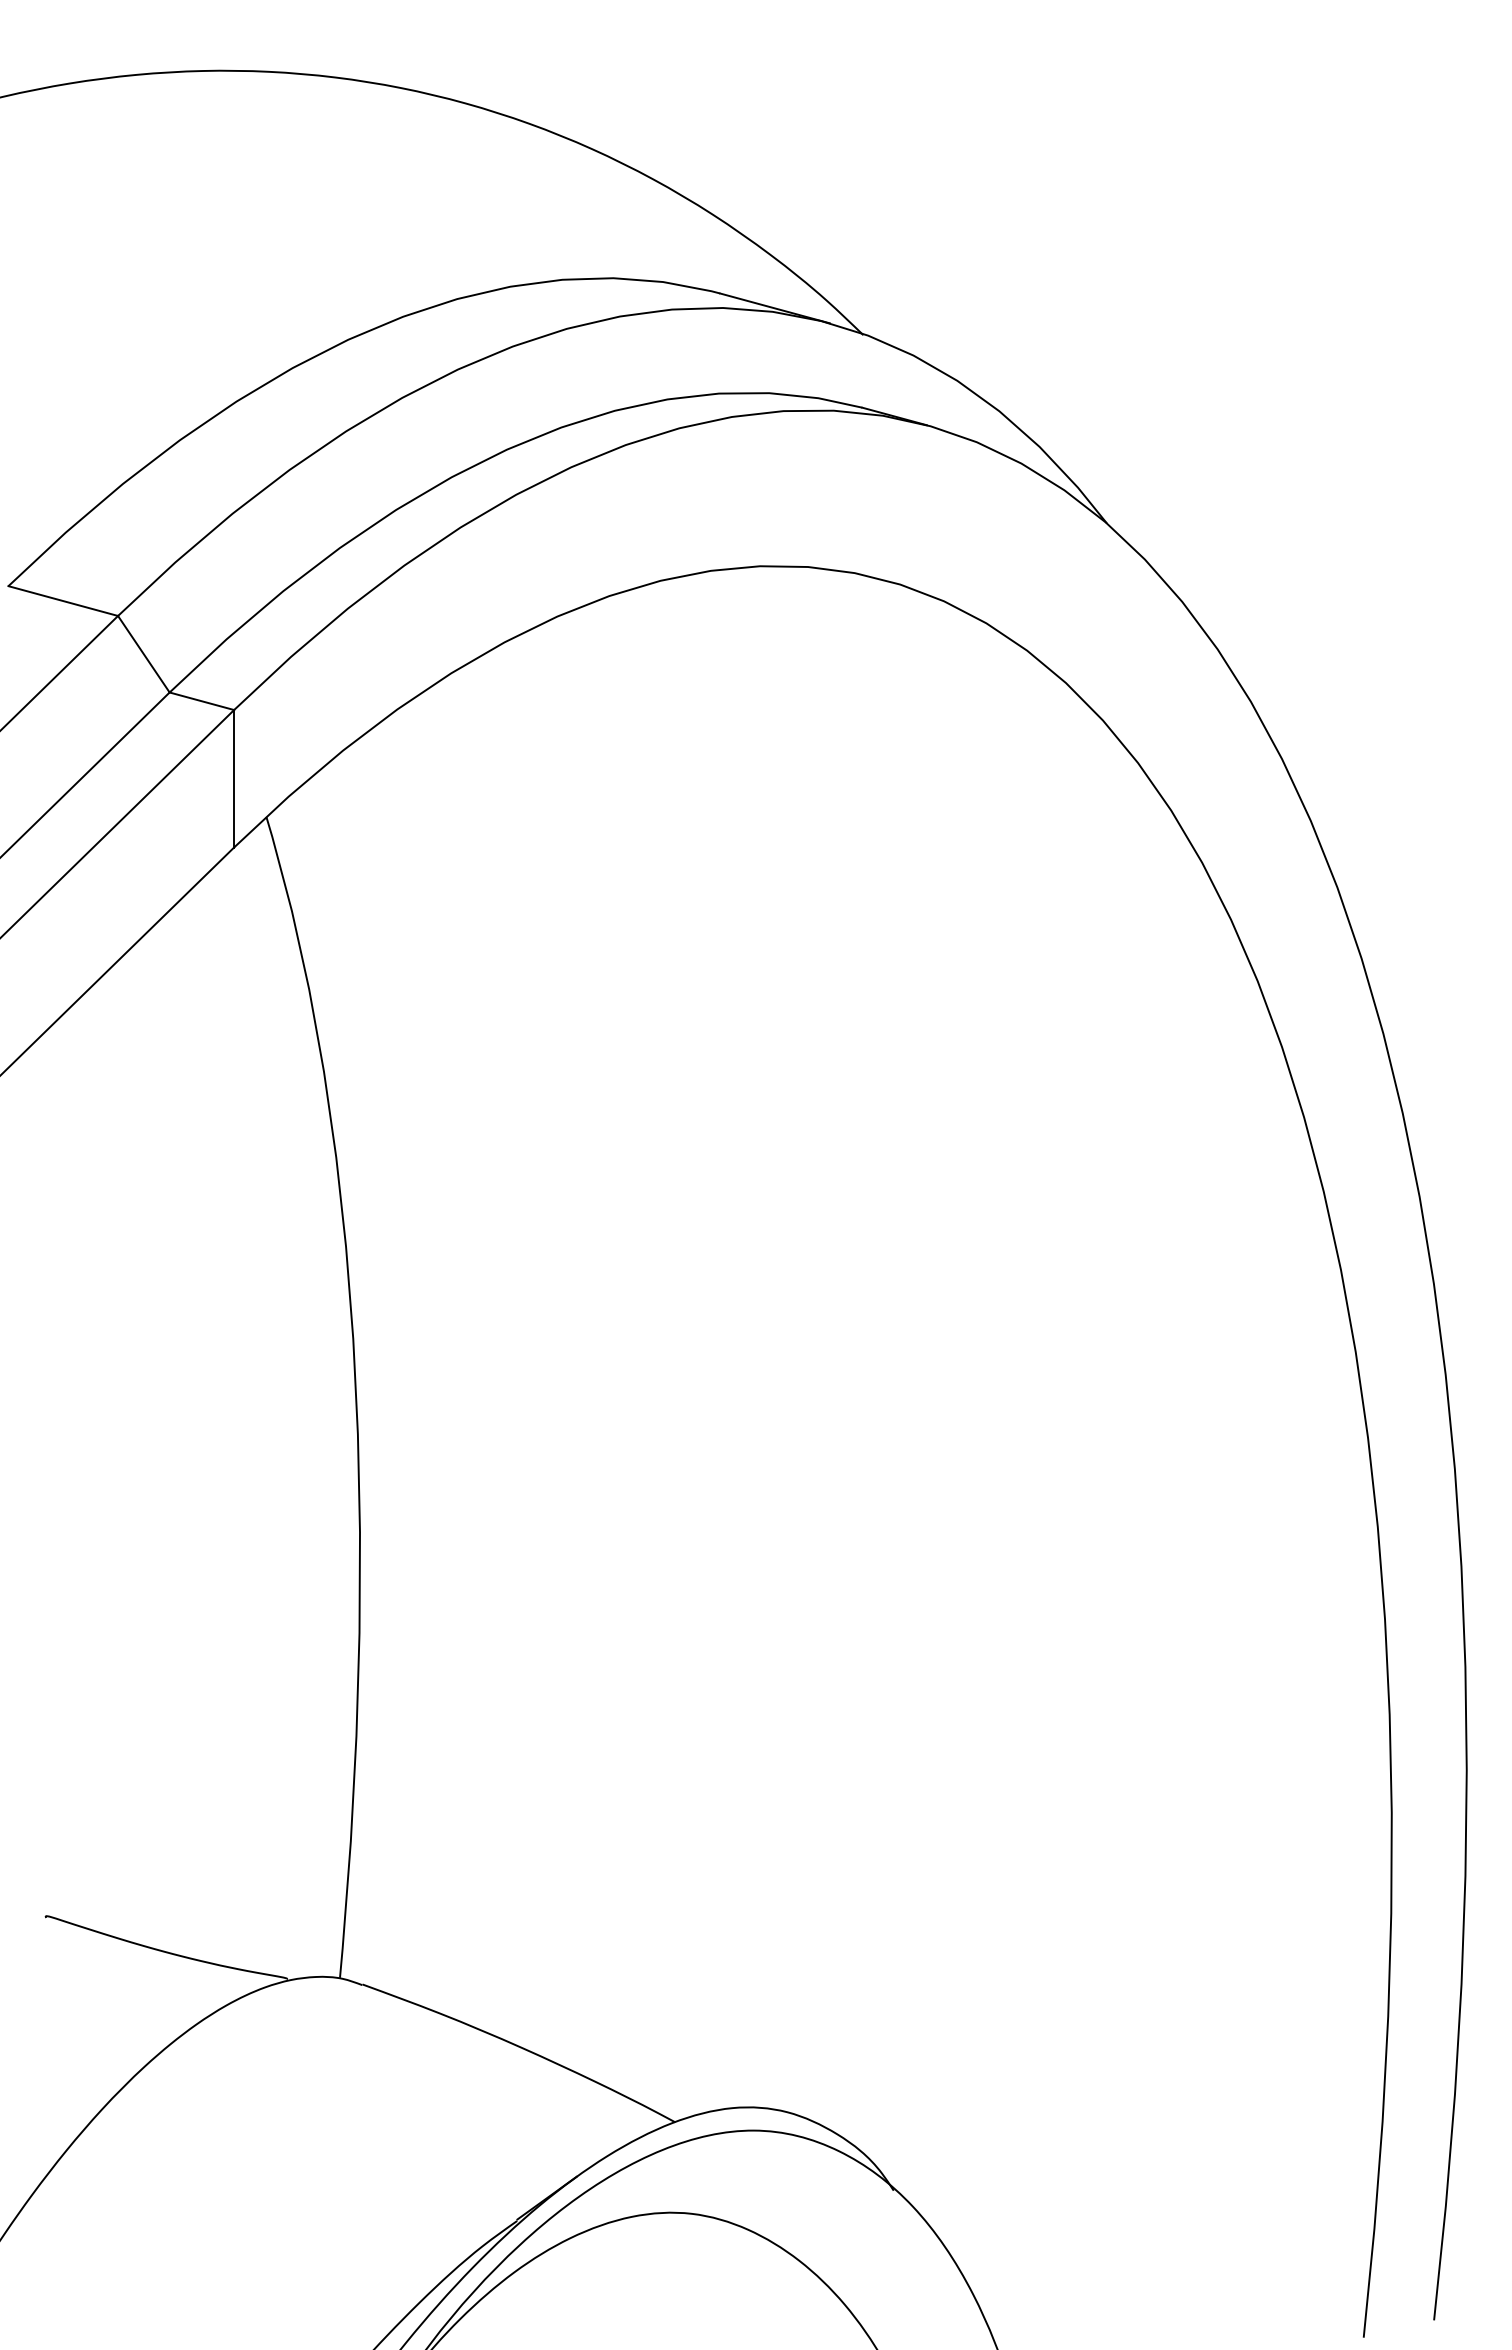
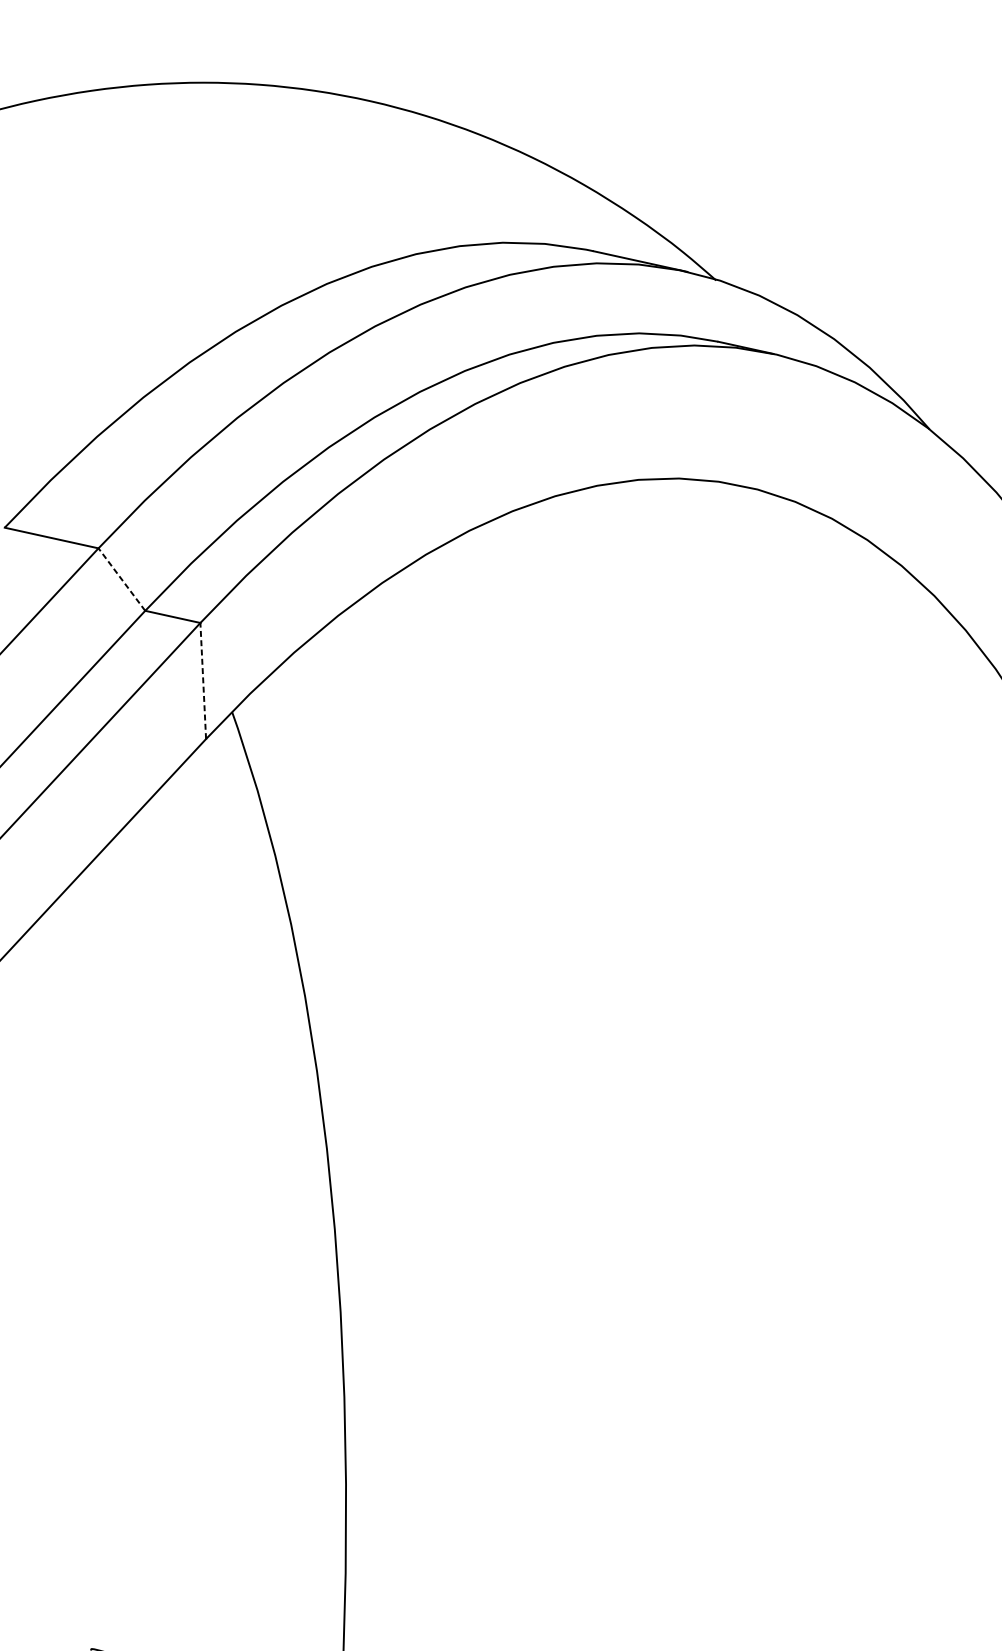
line: (143, 653) -> (121, 578), solid -> dashed
line: (234, 778) -> (203, 680), solid -> dashed

